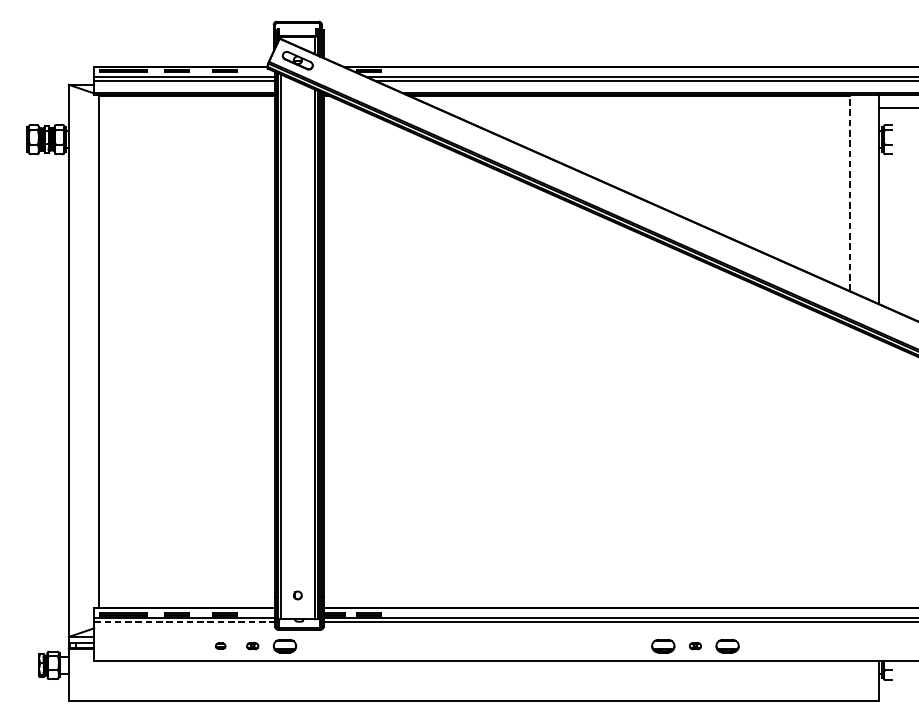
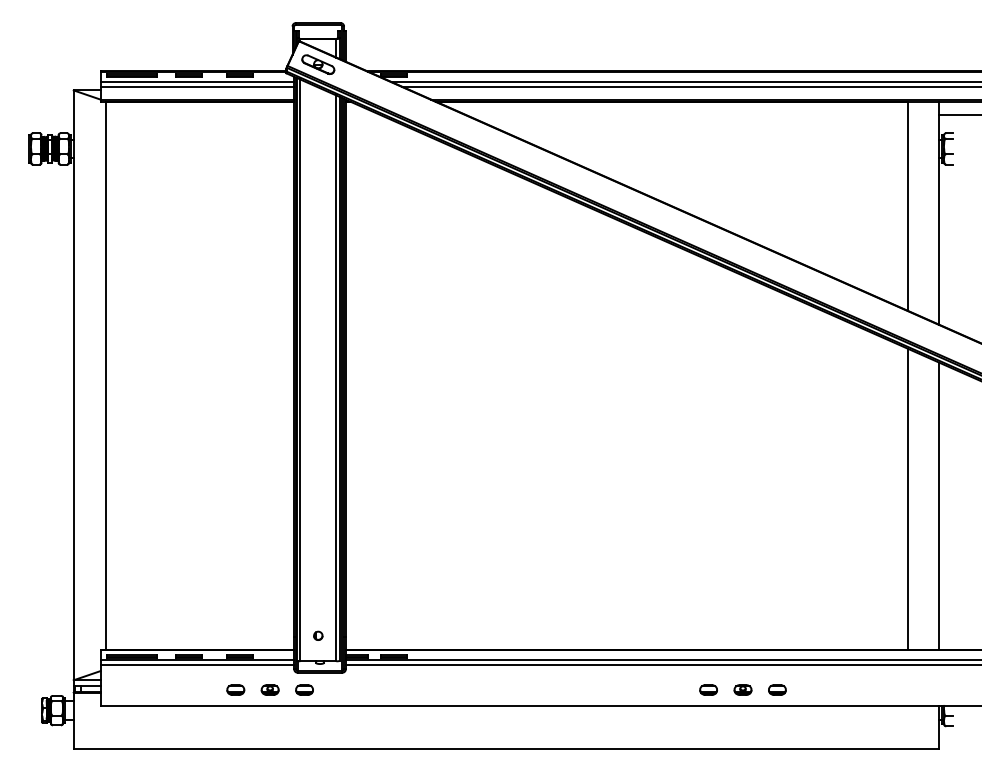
line: (849, 192) -> (907, 205), dashed -> solid
line: (849, 466) -> (907, 498), added
line: (879, 473) -> (939, 505), added
line: (184, 622) -> (197, 664), dashed -> solid
part: (220, 645) -> (235, 689), size x1.67
part: (252, 645) -> (269, 689), size x1.43
part: (284, 645) -> (304, 689), size x0.71
part: (663, 645) -> (708, 689), size x0.71
part: (694, 645) -> (742, 689), size x1.43
part: (727, 645) -> (777, 689), size x0.71

